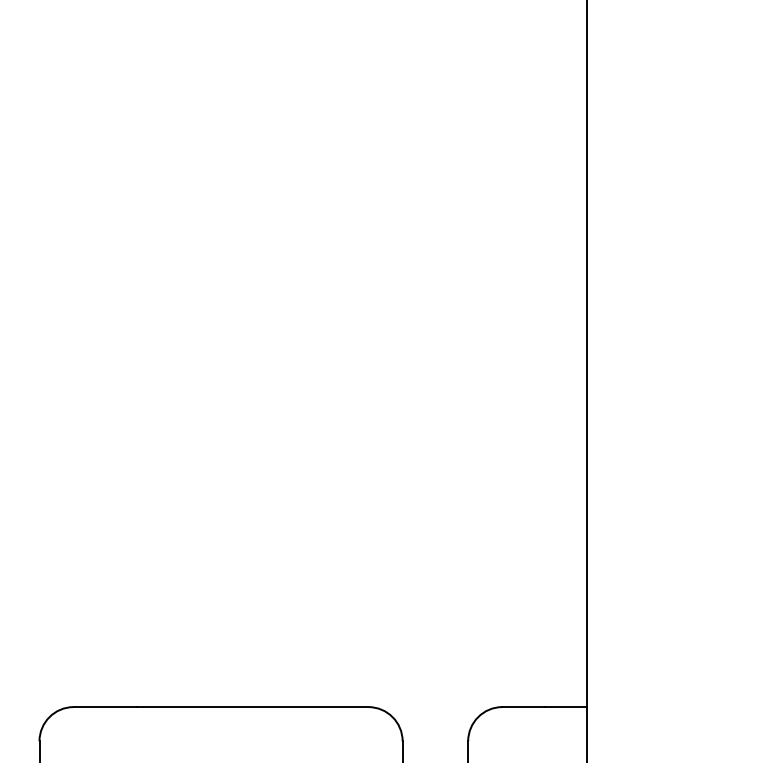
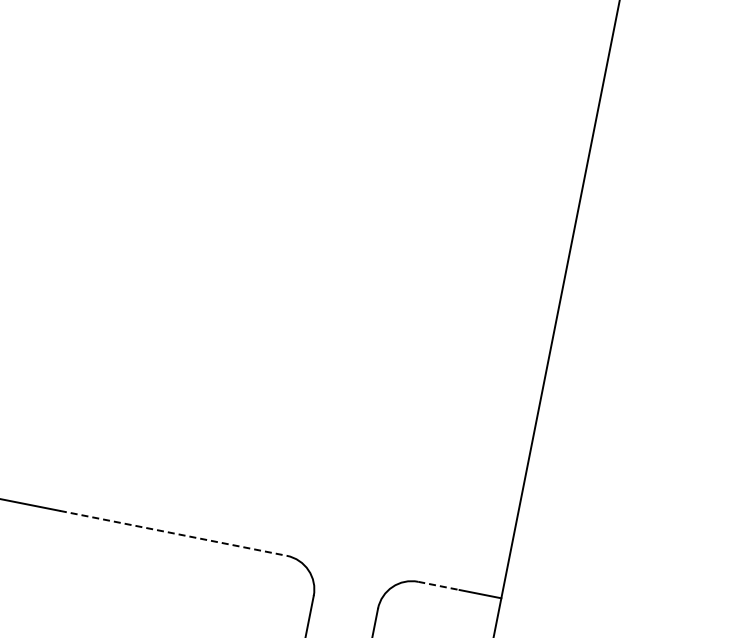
line: (252, 707) -> (173, 533), solid -> dashed
line: (523, 707) -> (438, 586), solid -> dashed

